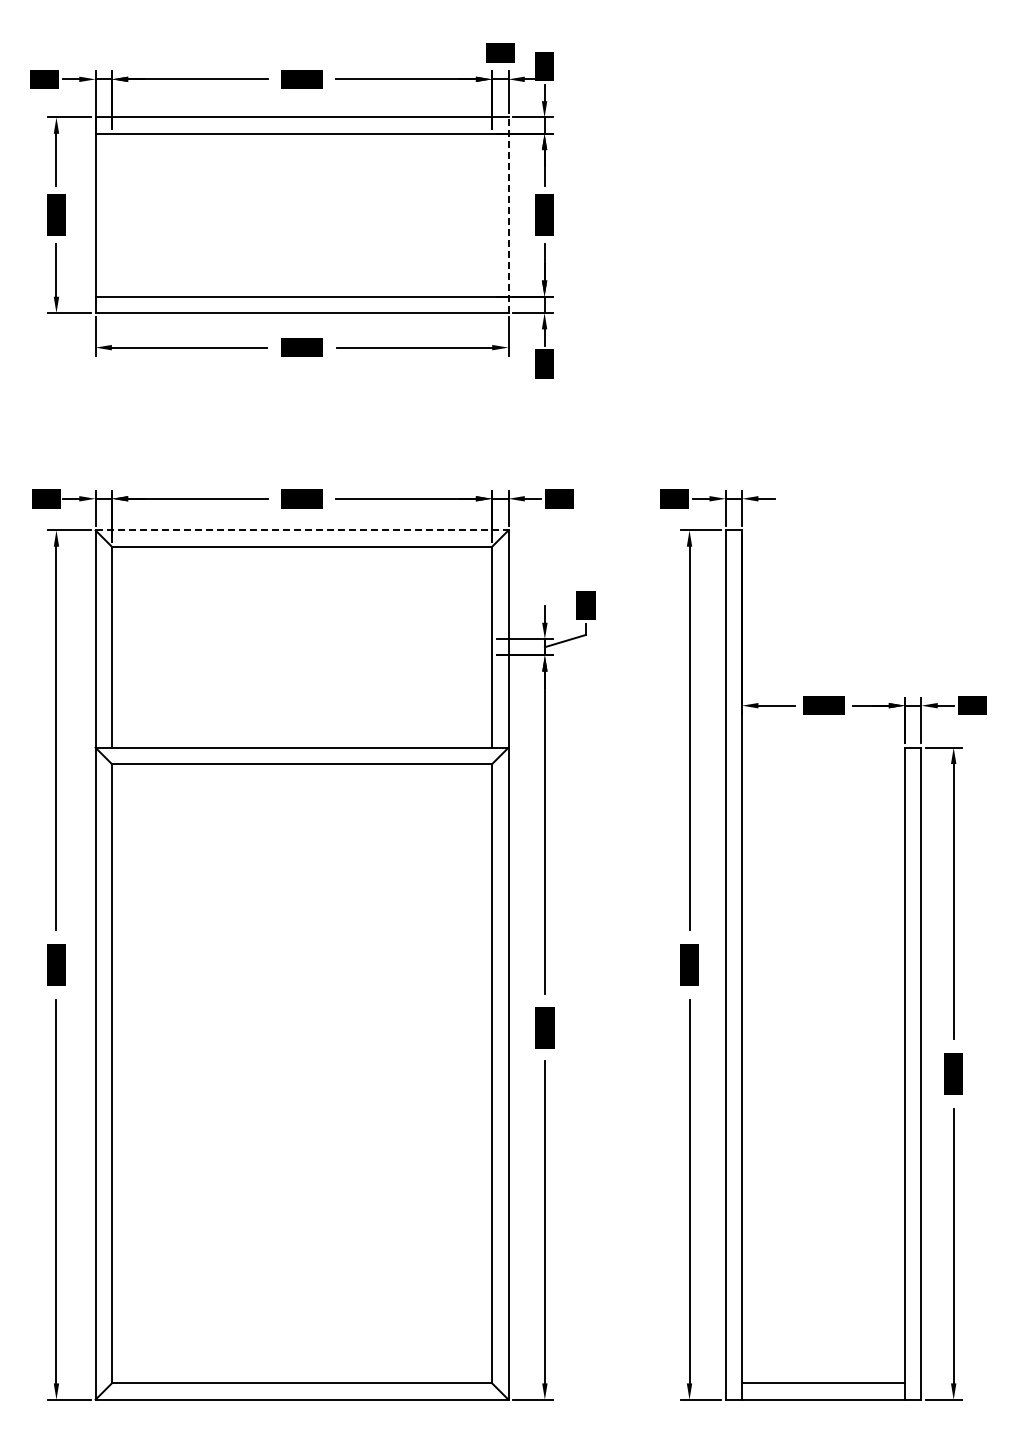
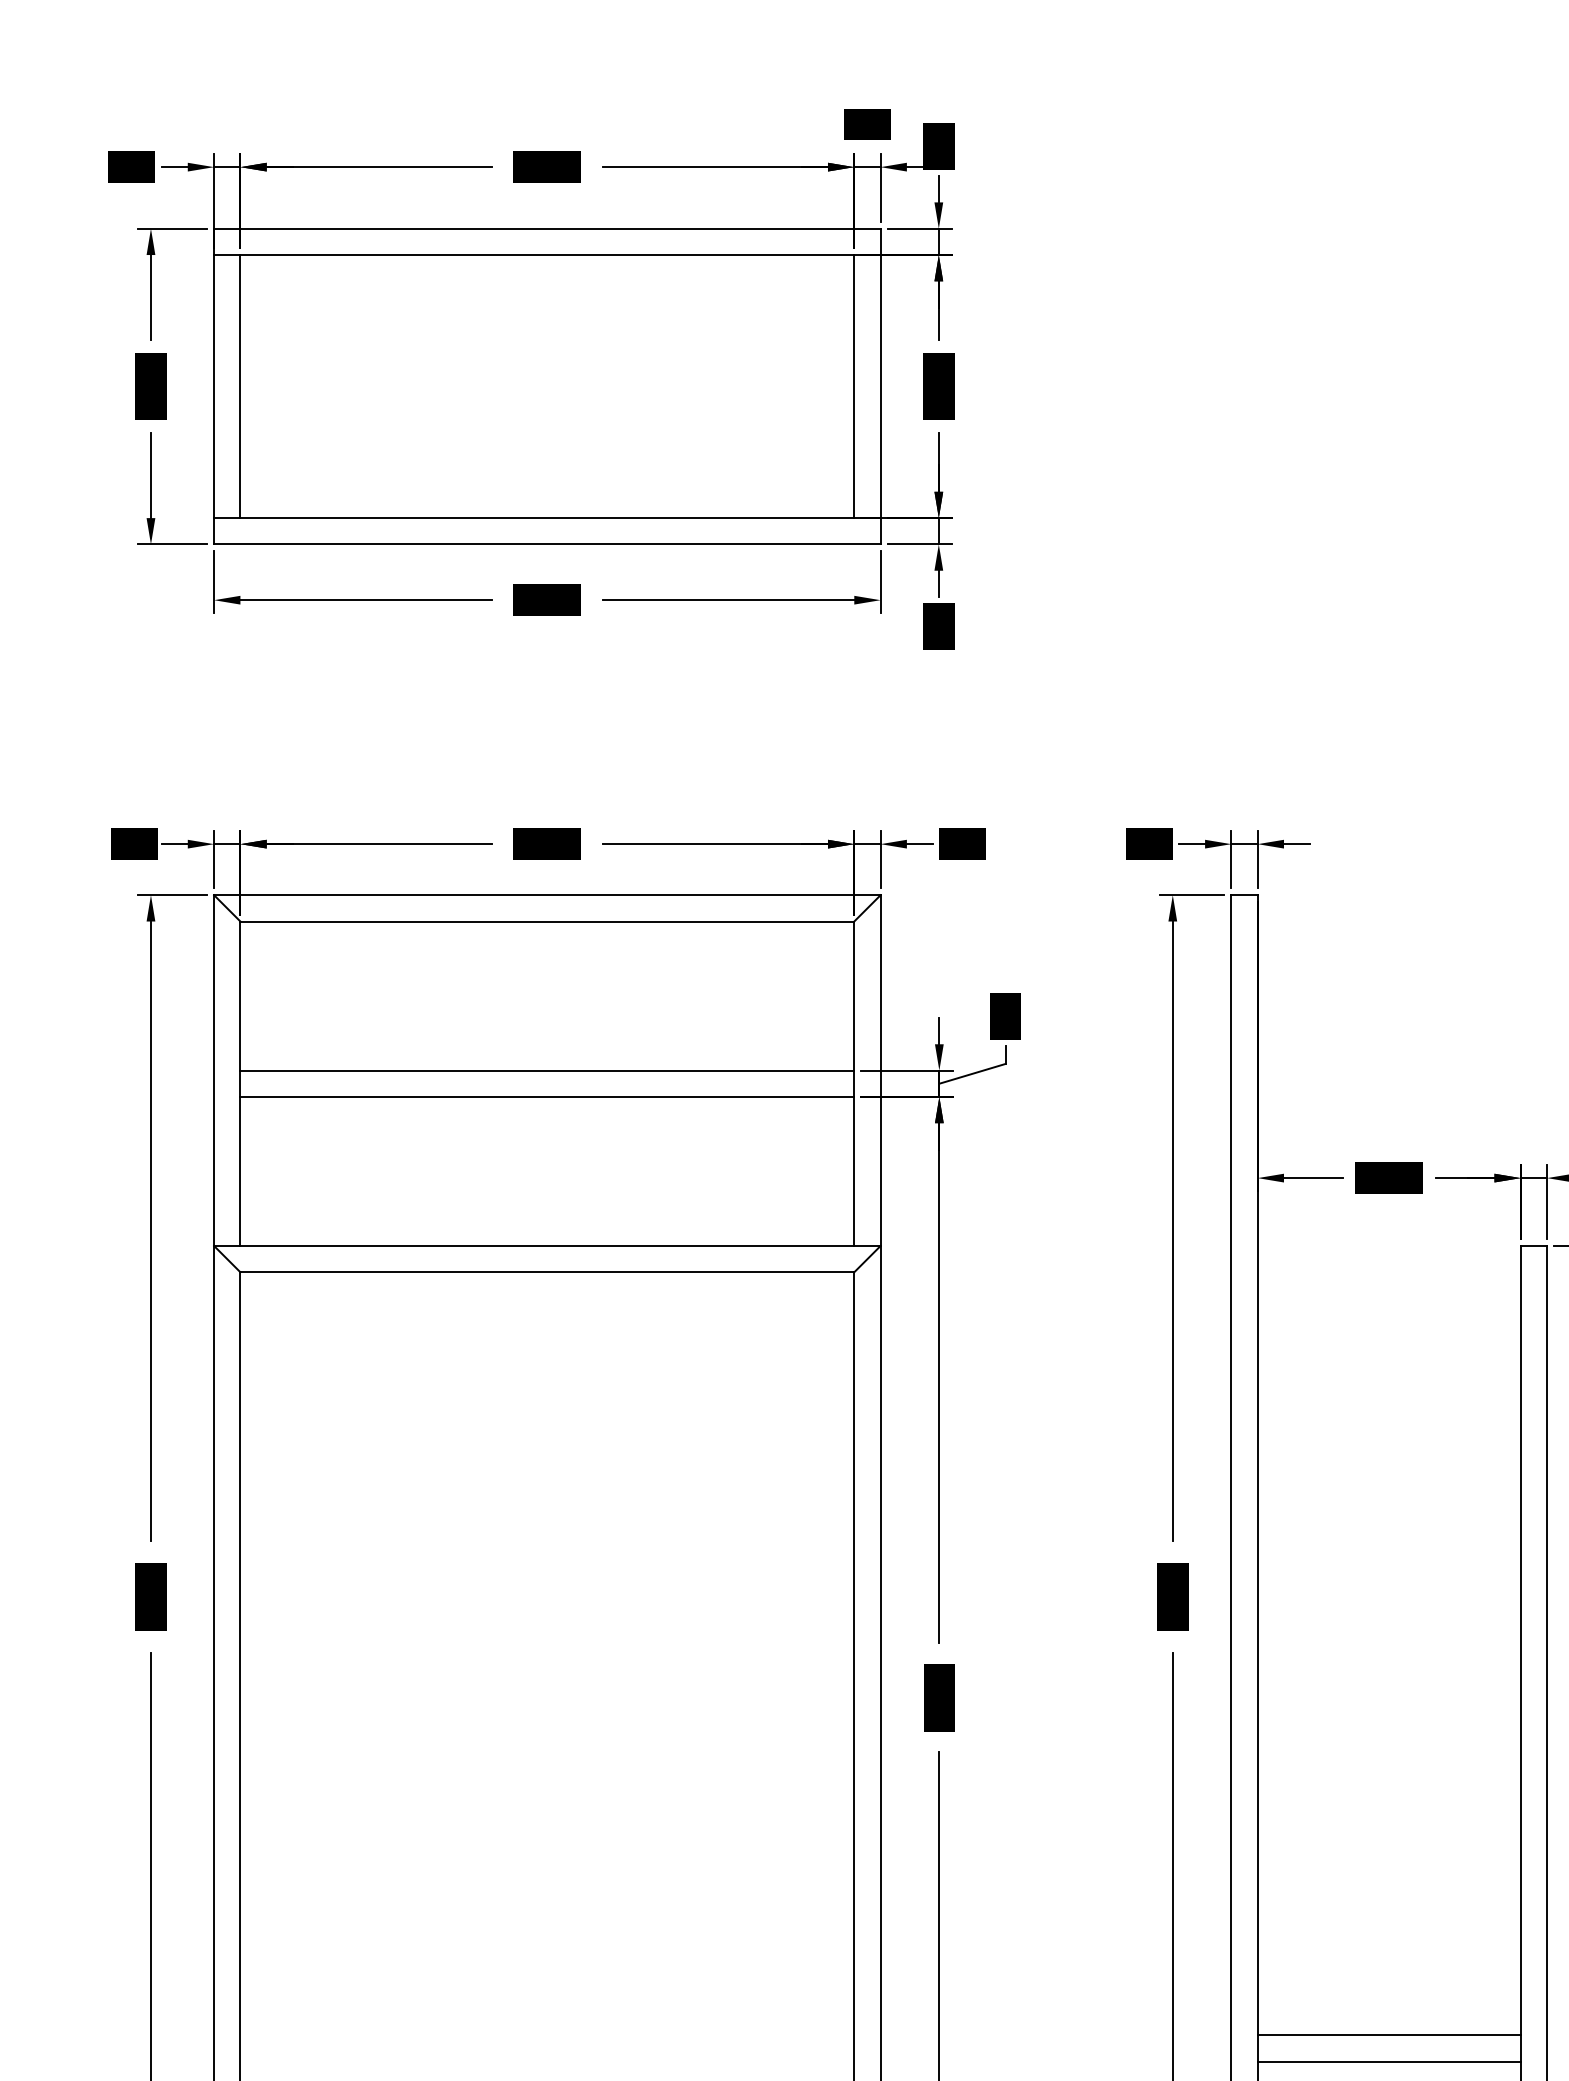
line: (111, 214) -> (239, 385), added
line: (492, 214) -> (854, 385), added
line: (508, 215) -> (880, 386), dashed -> solid
line: (302, 530) -> (548, 895), dashed -> solid
line: (301, 639) -> (546, 1071), added
line: (301, 655) -> (546, 1097), added
line: (823, 1236) -> (1389, 2034), added
line: (823, 1253) -> (1389, 2062), added

